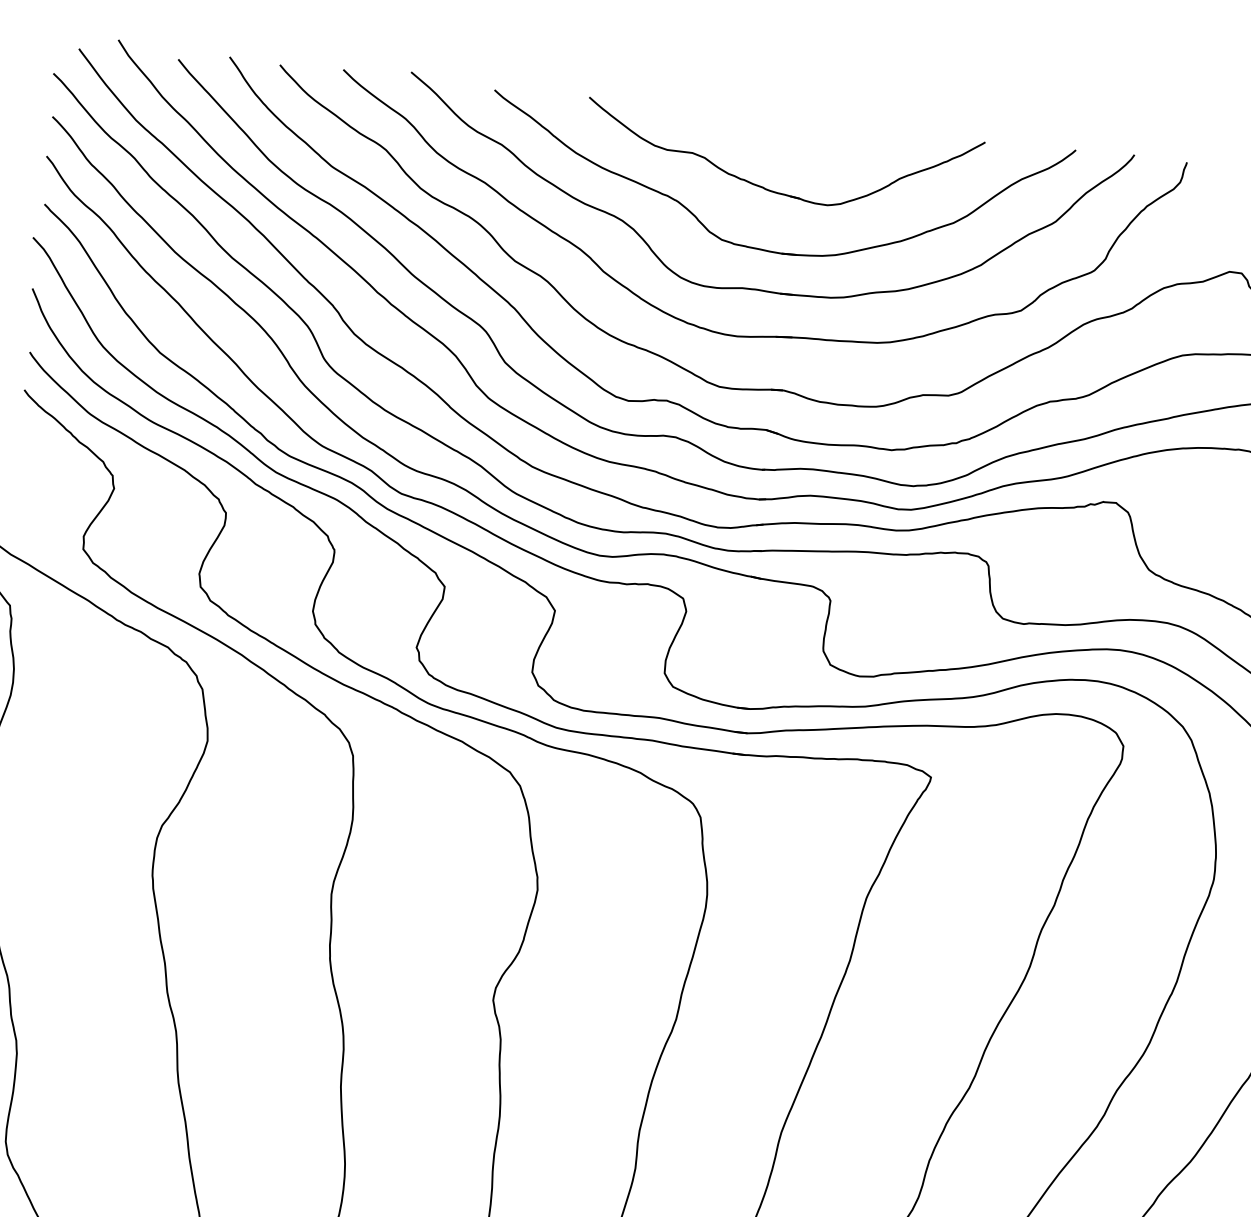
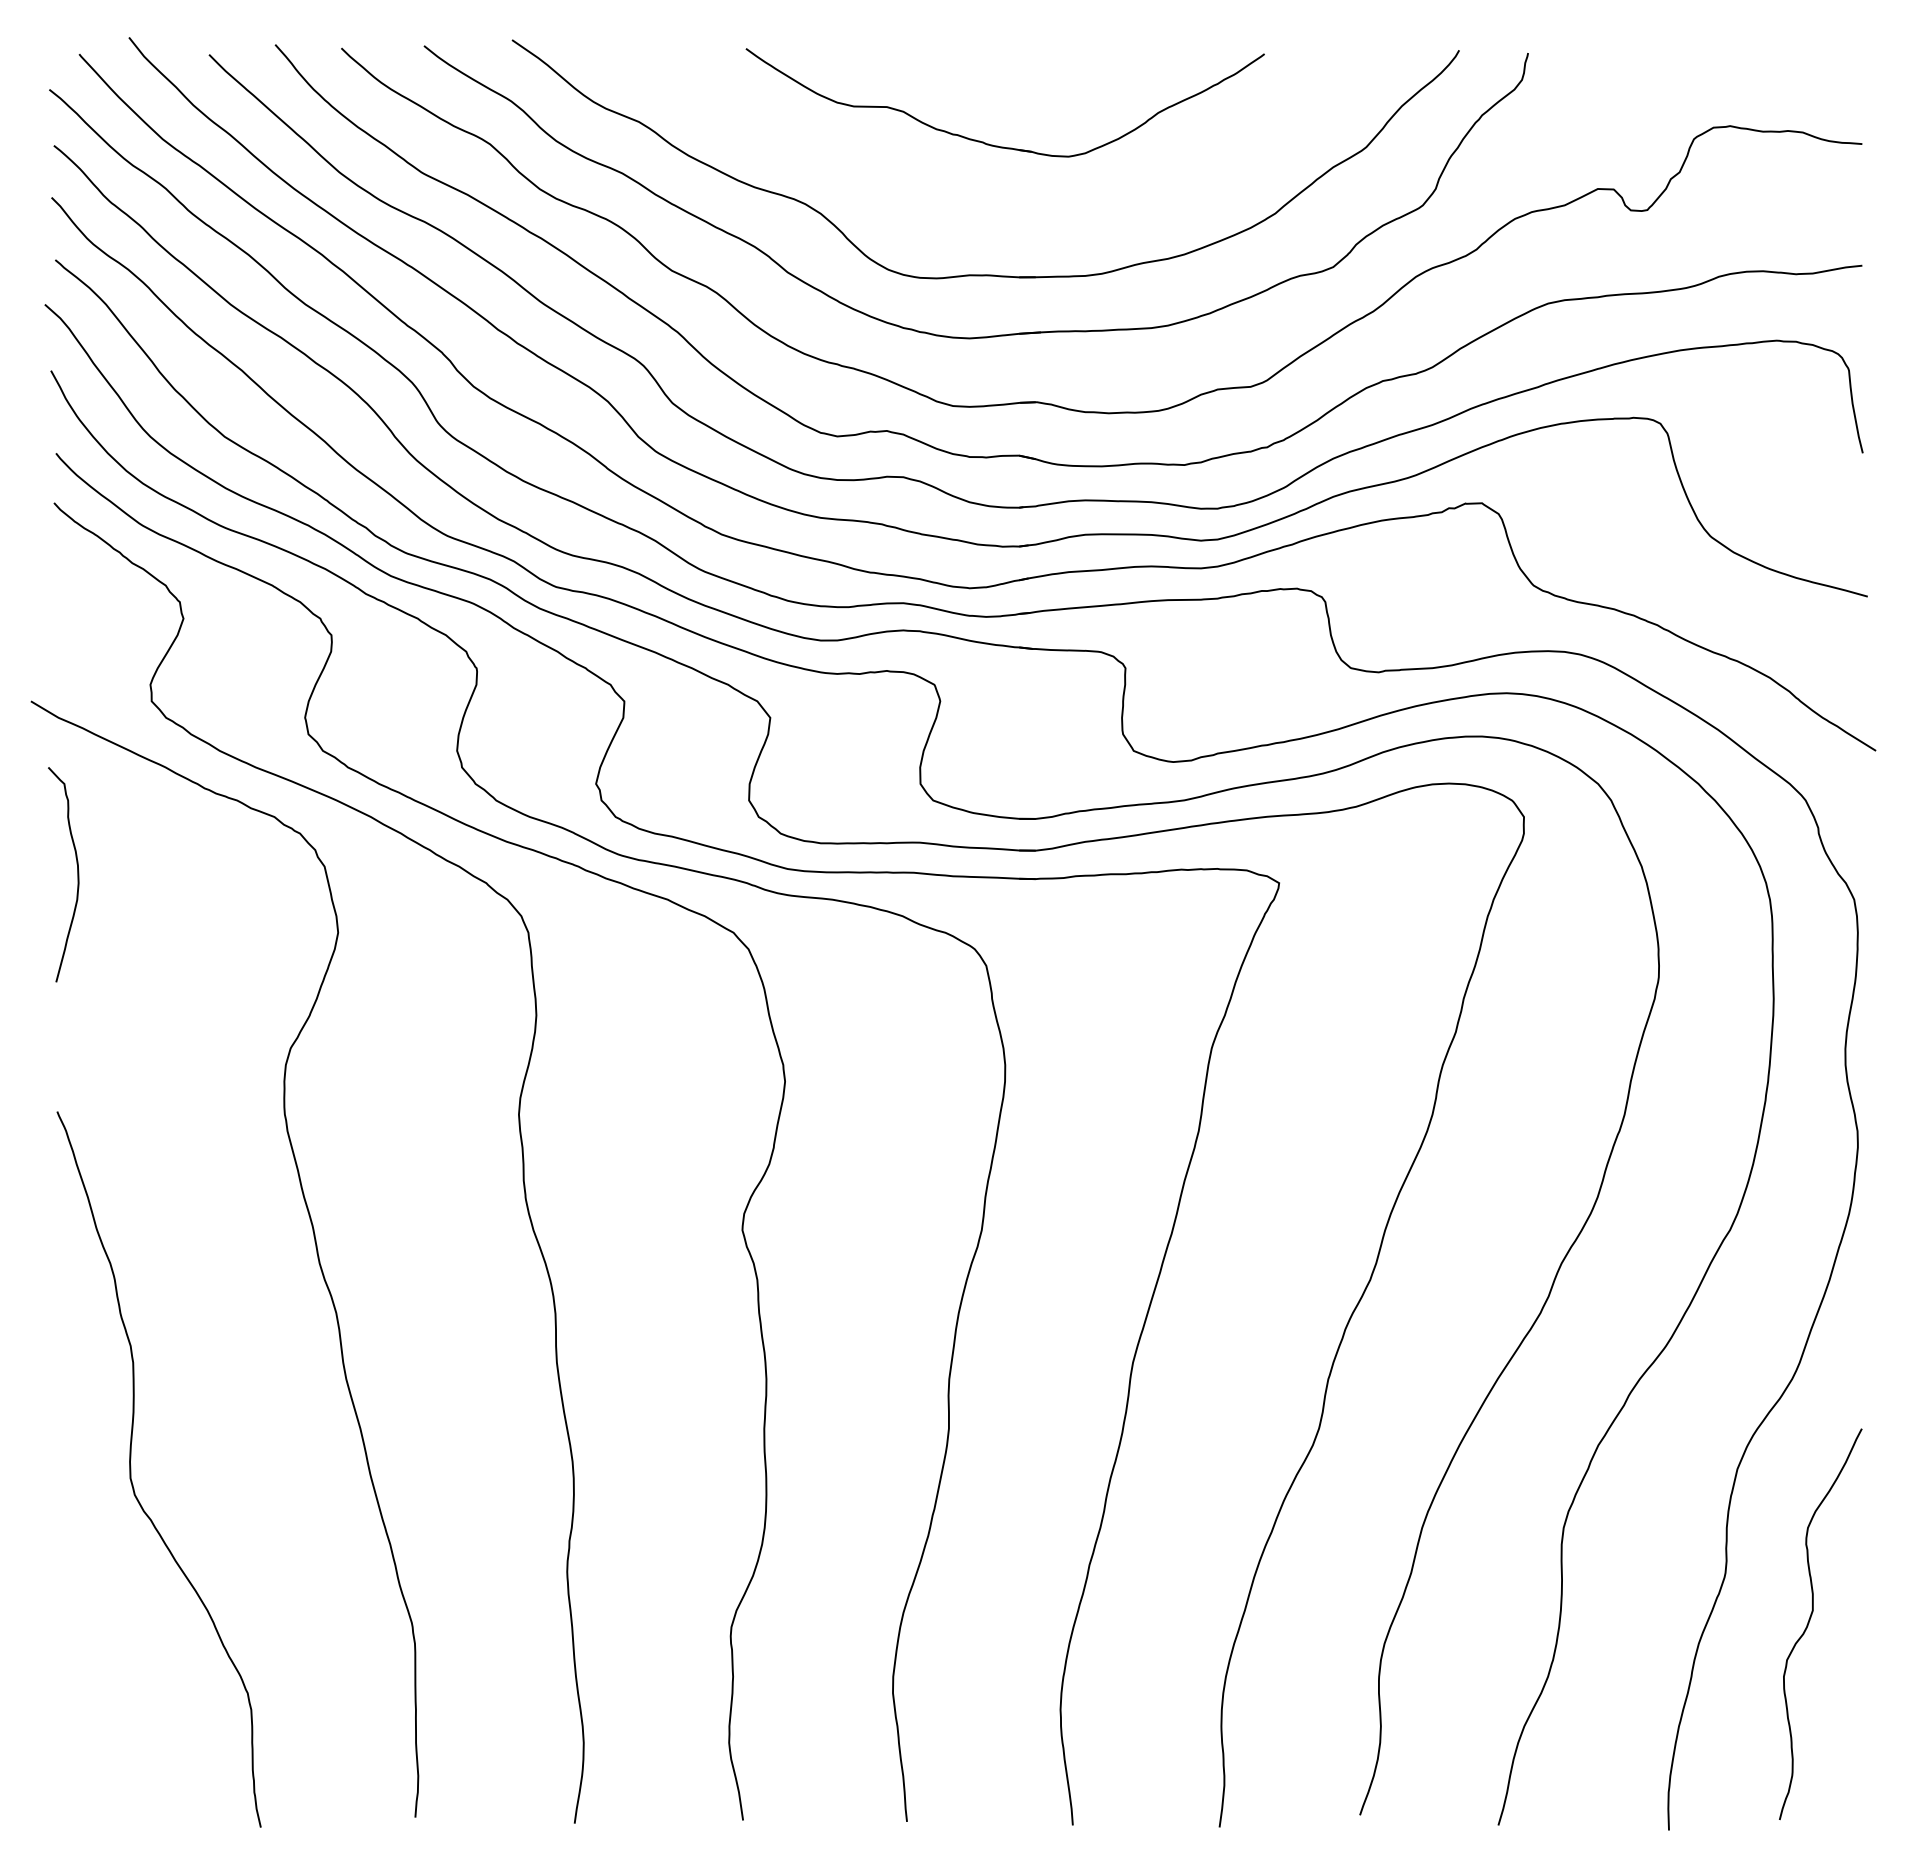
part: (767, 249) -> (996, 222), removed

